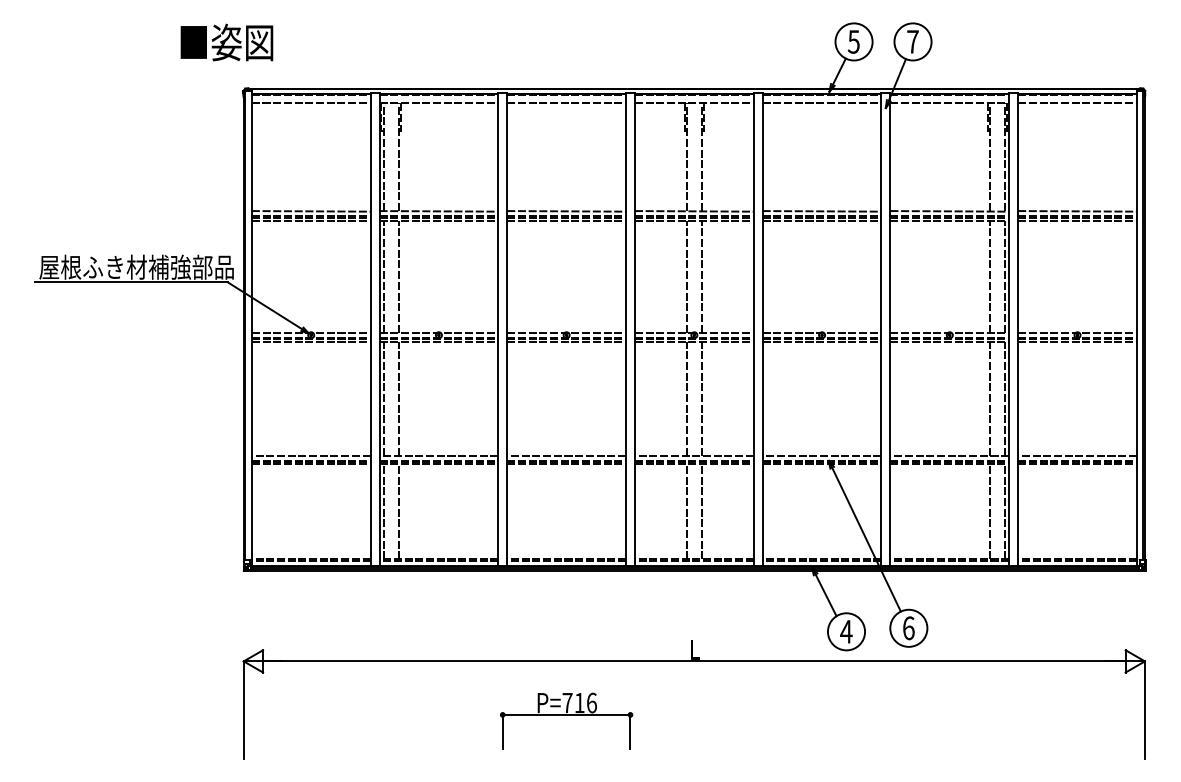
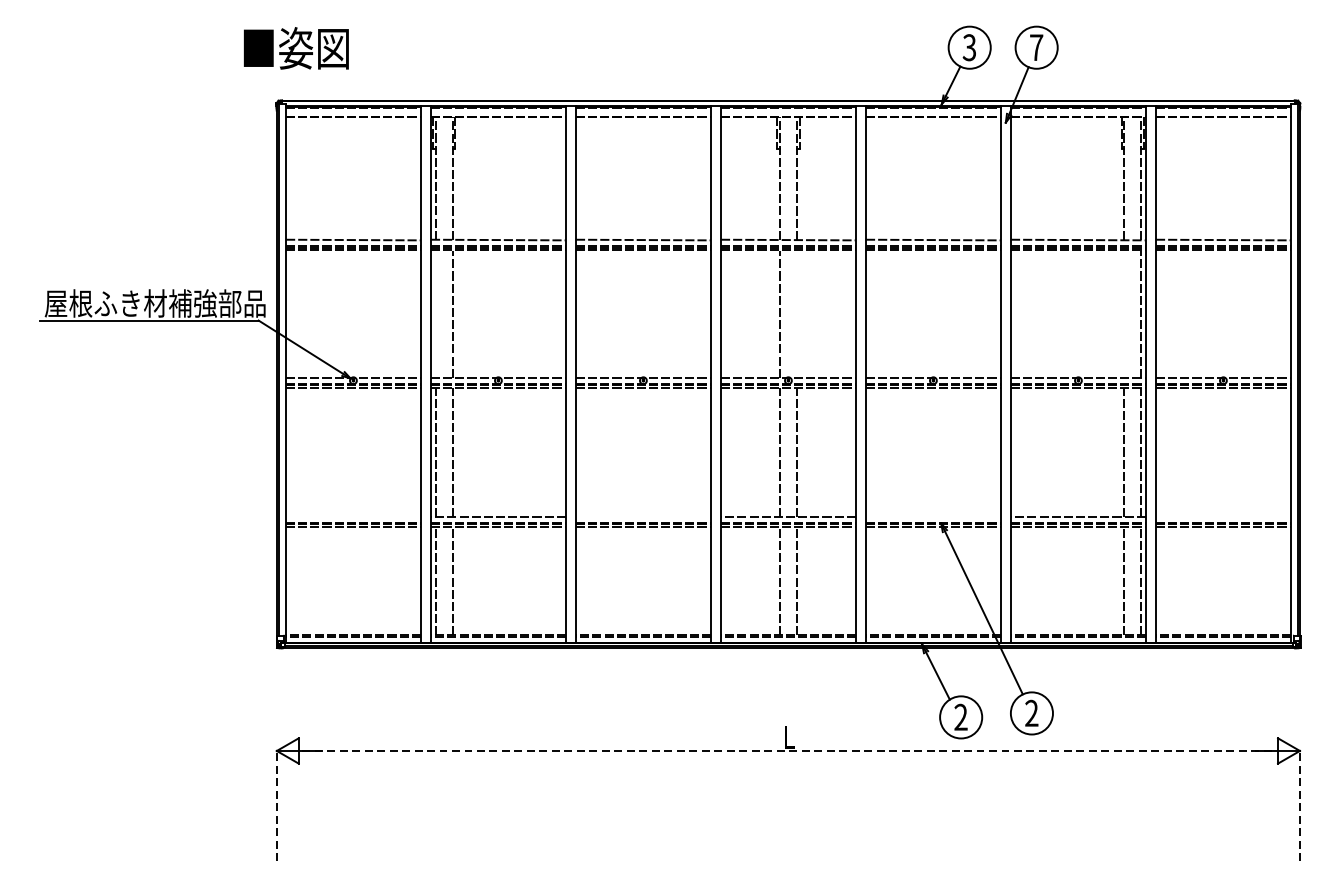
text: (853, 41) -> (969, 47), 5 -> 3
text: (226, 42) -> (295, 48), moved
line: (383, 276) -> (435, 314), removed
line: (701, 276) -> (796, 314), removed
line: (990, 276) -> (1124, 314), removed
line: (310, 455) -> (352, 517), removed
line: (566, 455) -> (643, 517), removed
line: (821, 455) -> (932, 517), removed
line: (1077, 455) -> (1223, 517), removed
text: (908, 628) -> (1031, 713), 6 -> 2
text: (846, 631) -> (961, 717), 4 -> 2
line: (694, 661) -> (788, 751), solid -> dashed
line: (243, 709) -> (276, 805), solid -> dashed
line: (1144, 709) -> (1299, 805), solid -> dashed
part: (566, 720) -> (643, 818), removed

